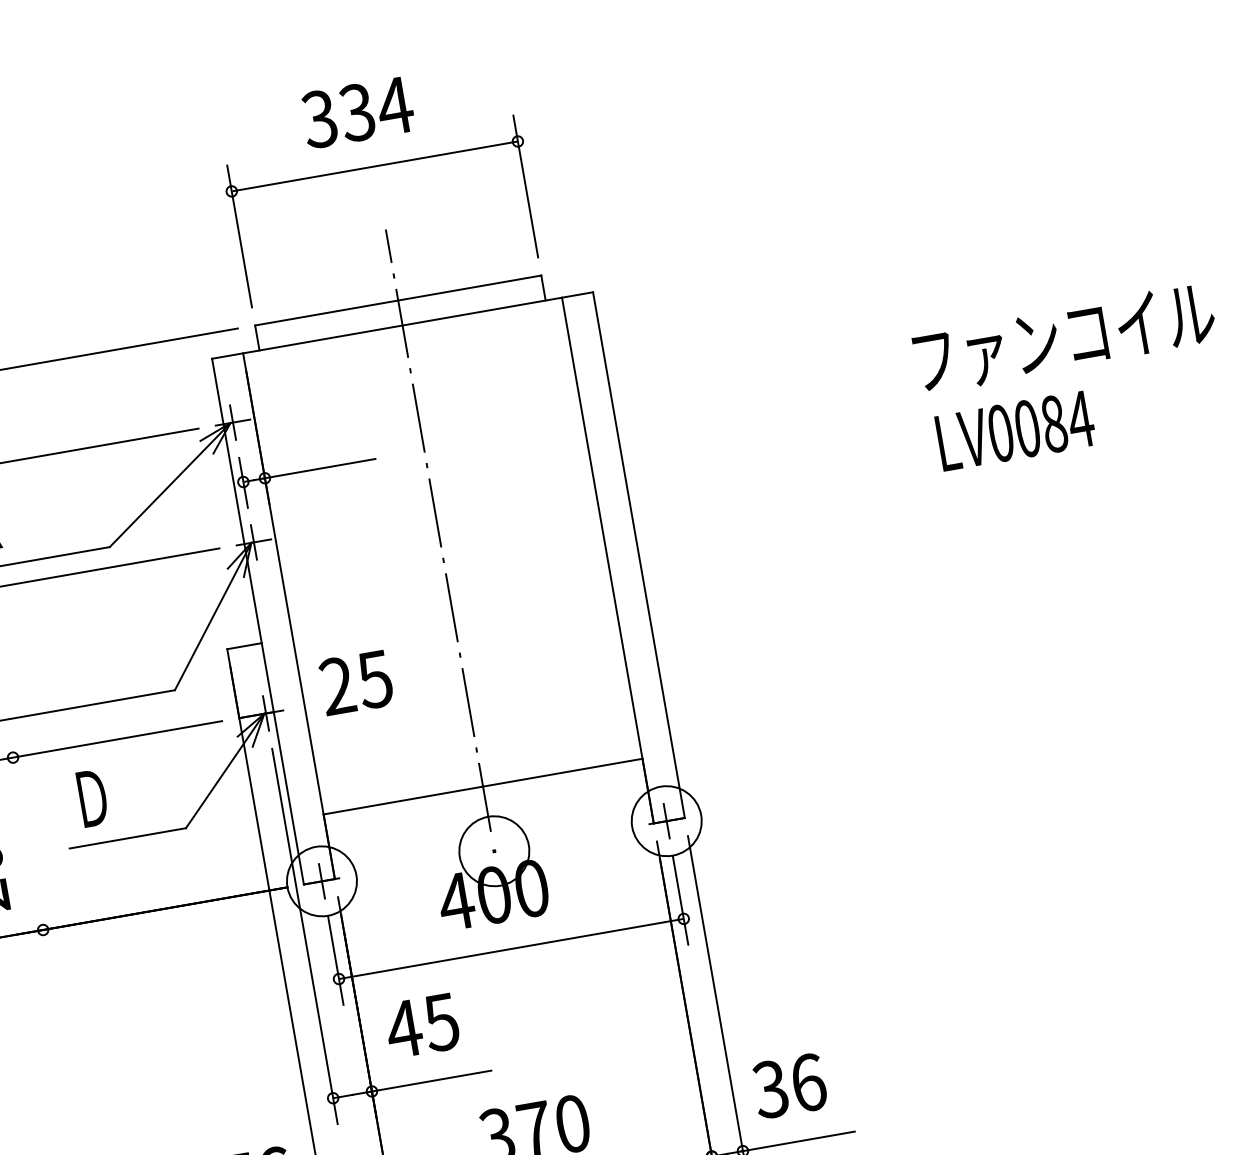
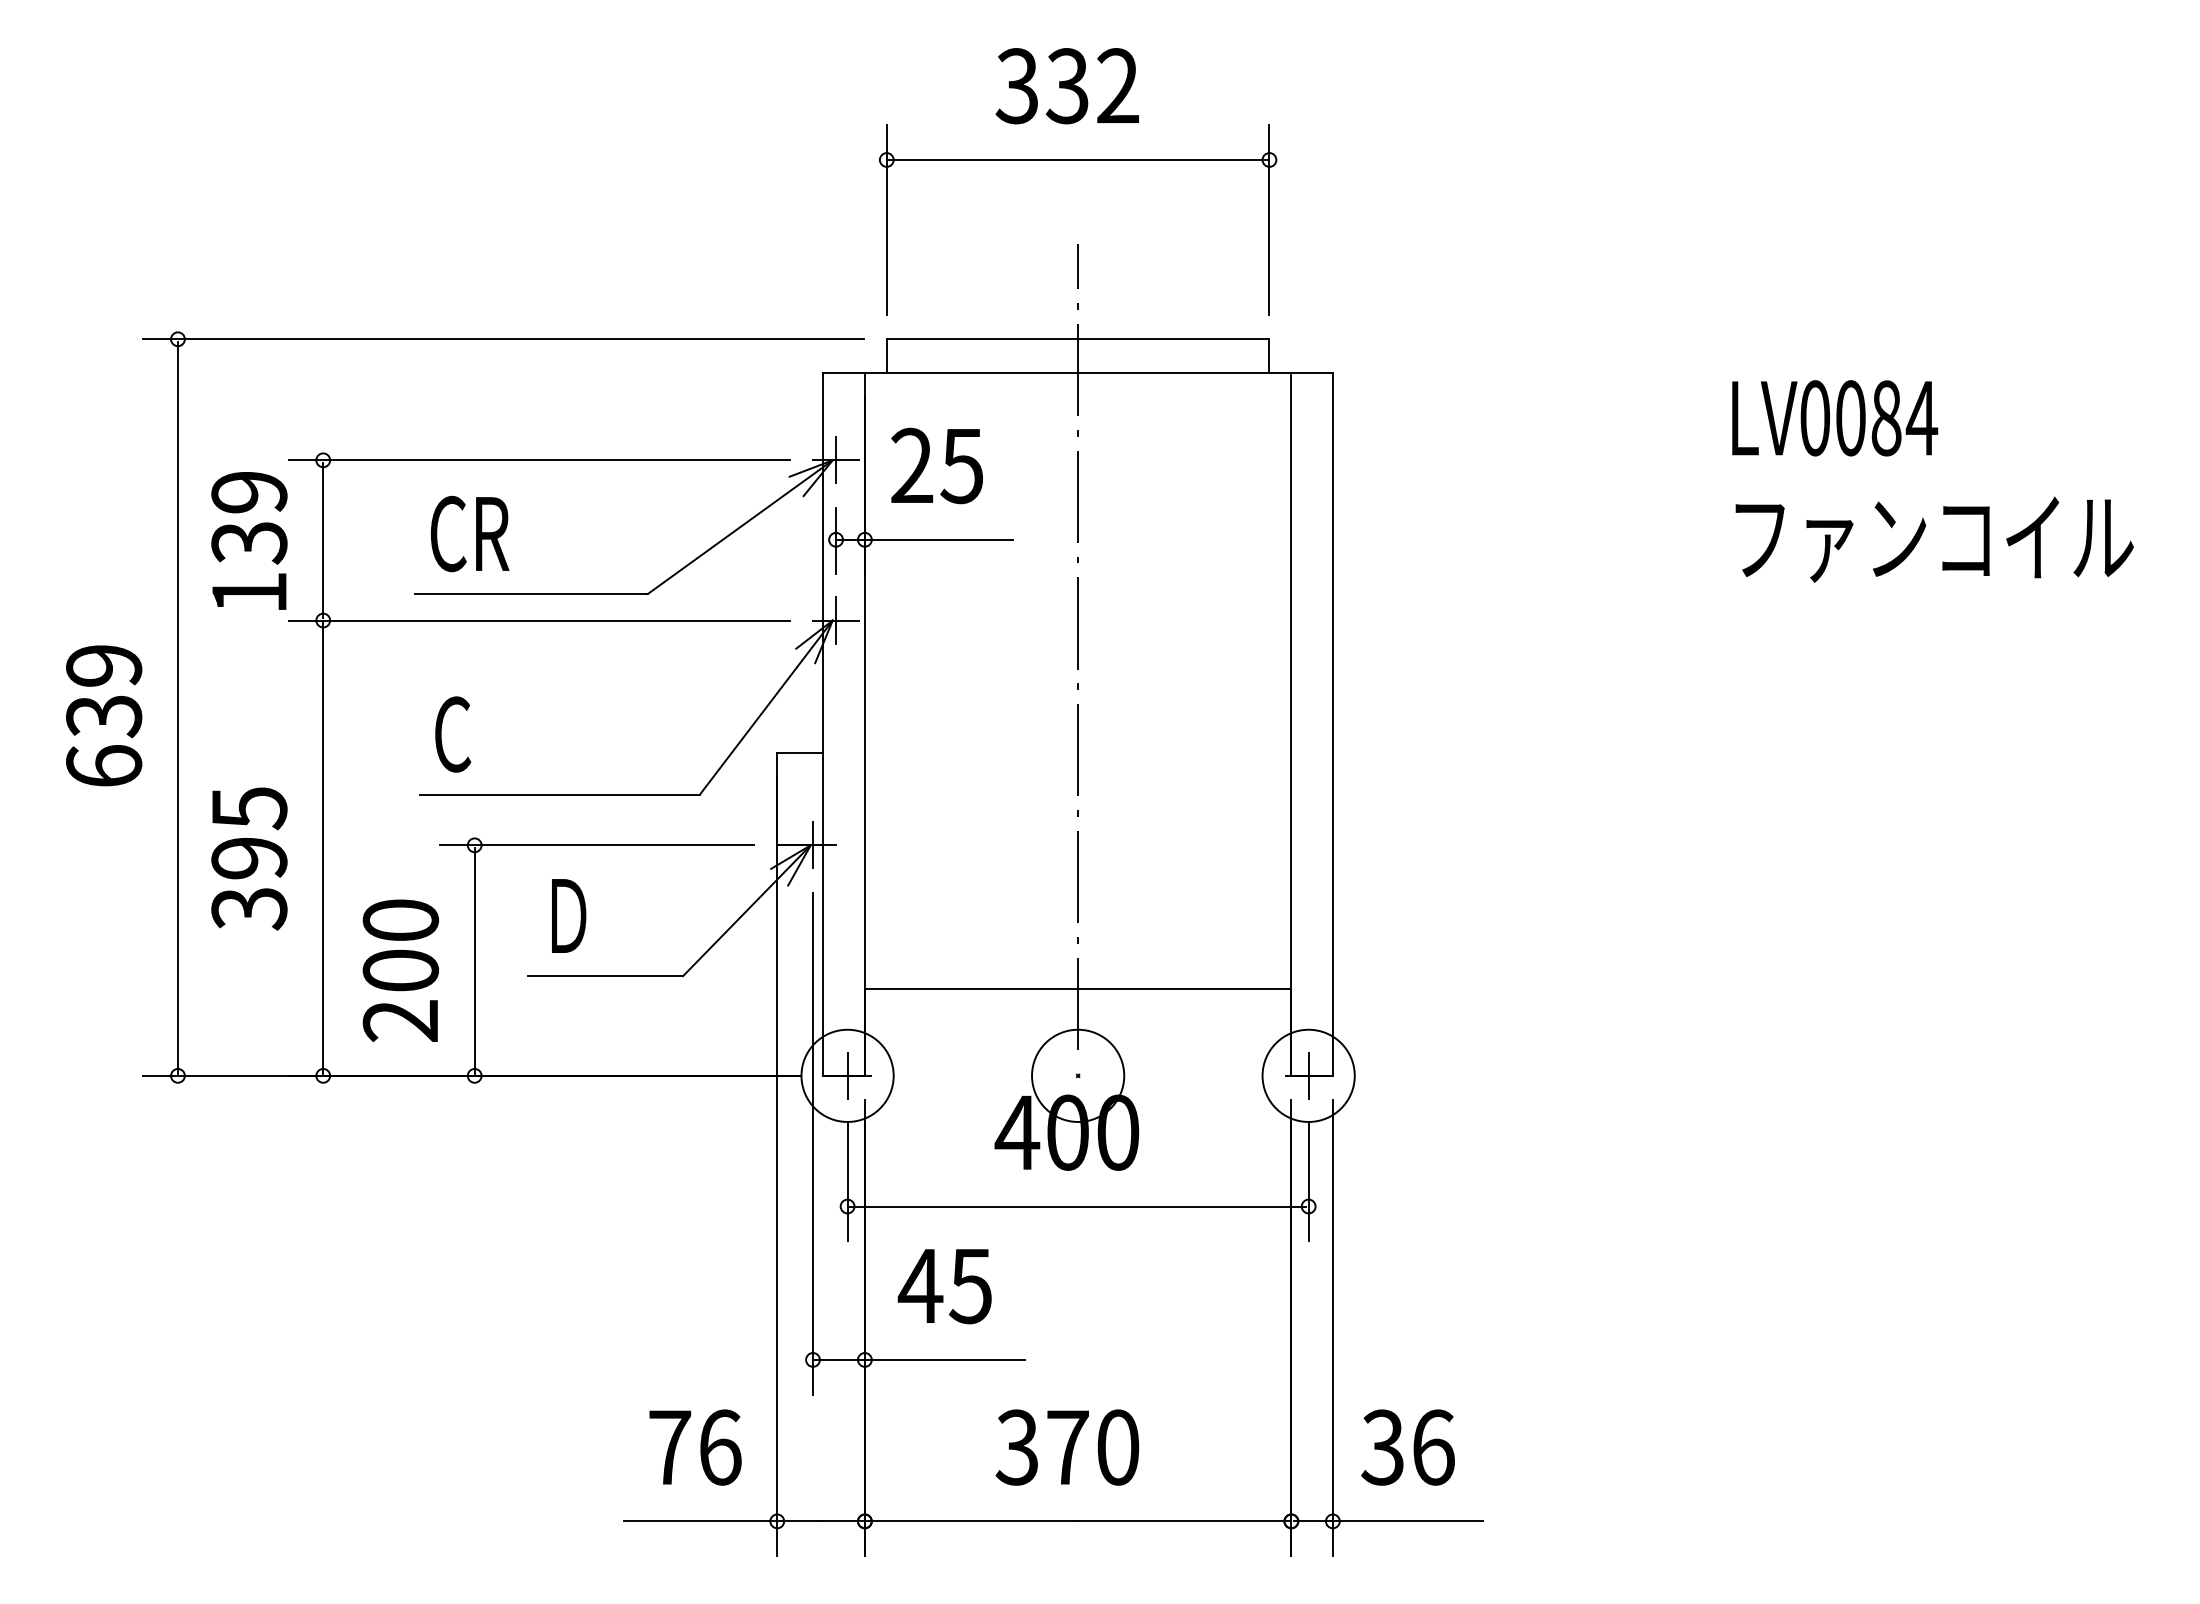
text: (394, 105) -> (1117, 85), 334 -> 332
text: (1016, 430) -> (1835, 418), moved
text: (355, 682) -> (936, 465), moved
line: (27, 843) -> (474, 960), added

